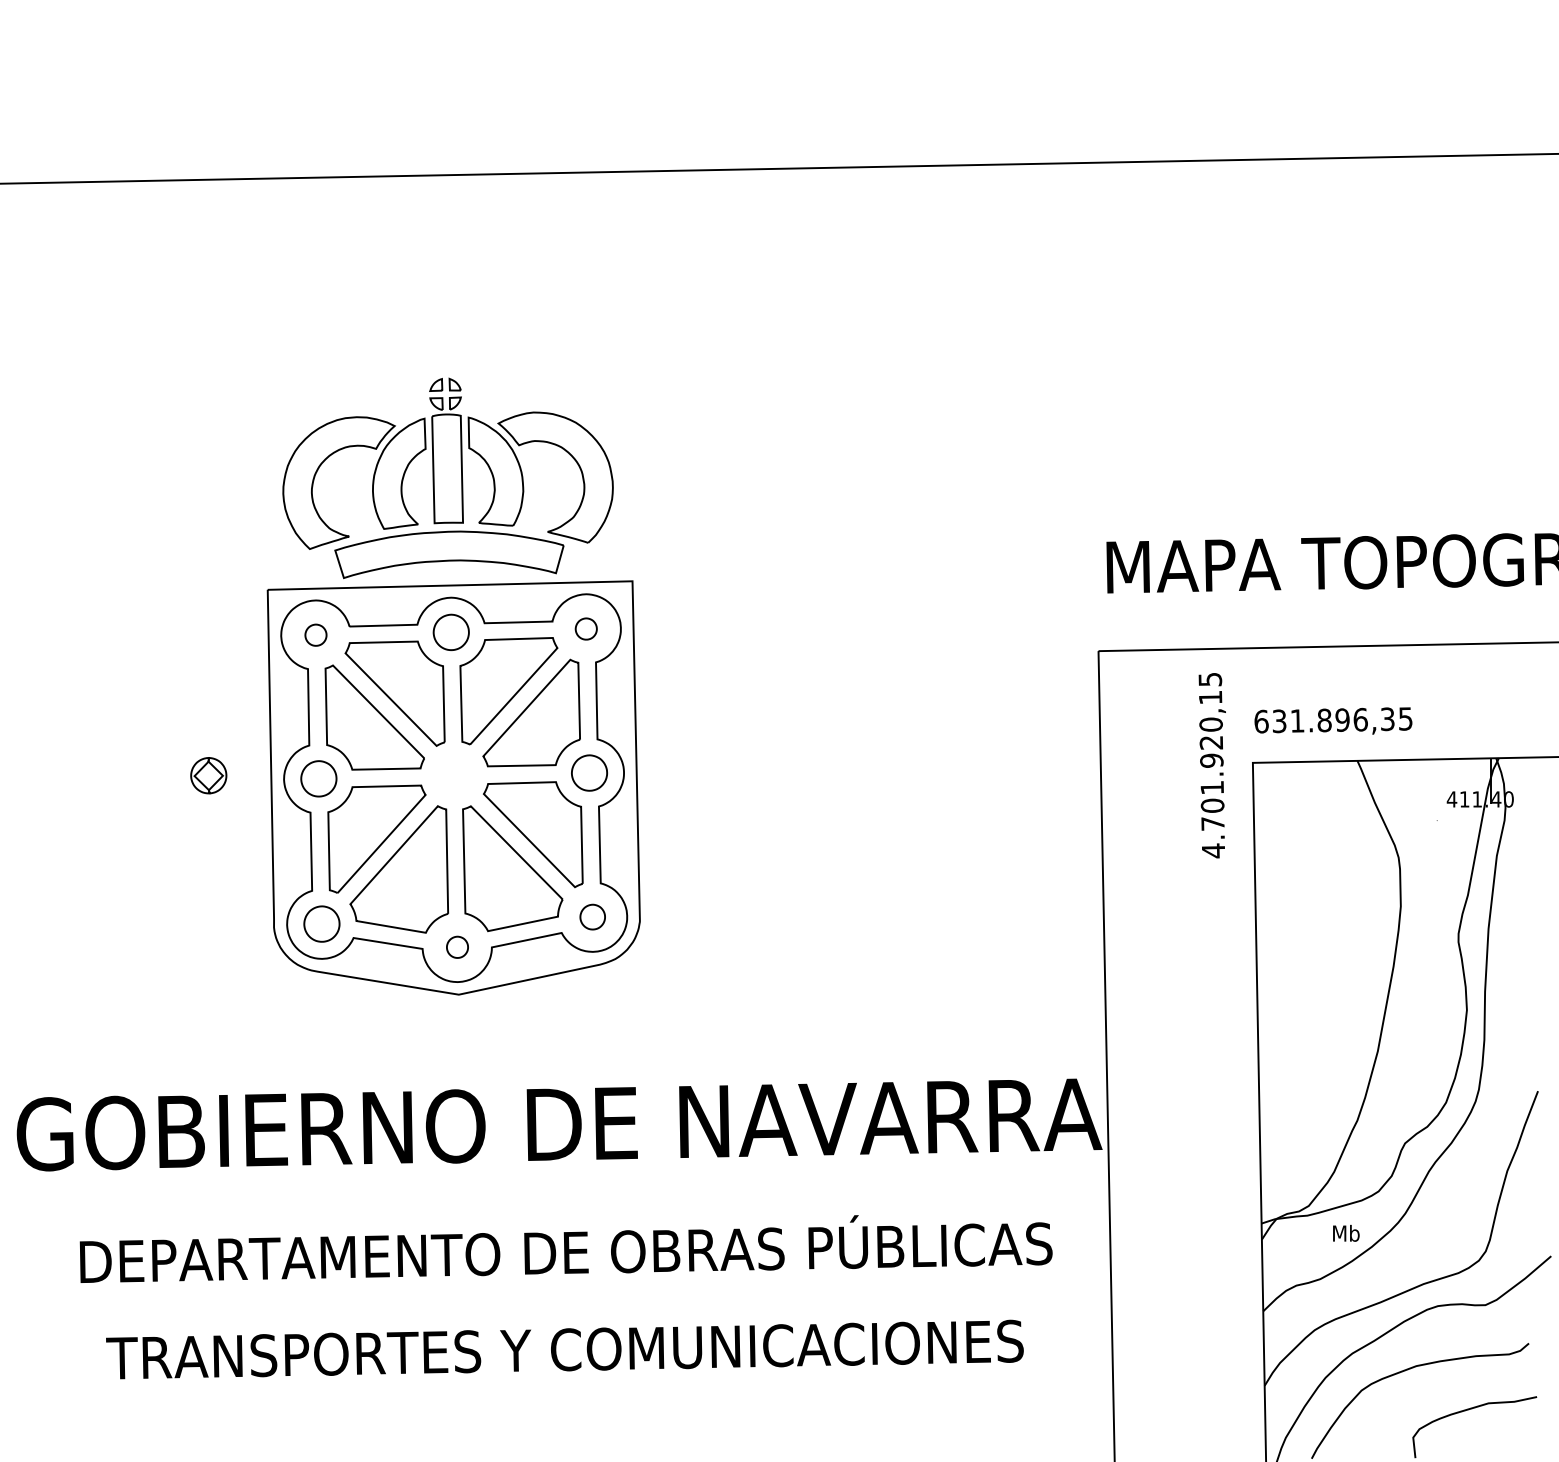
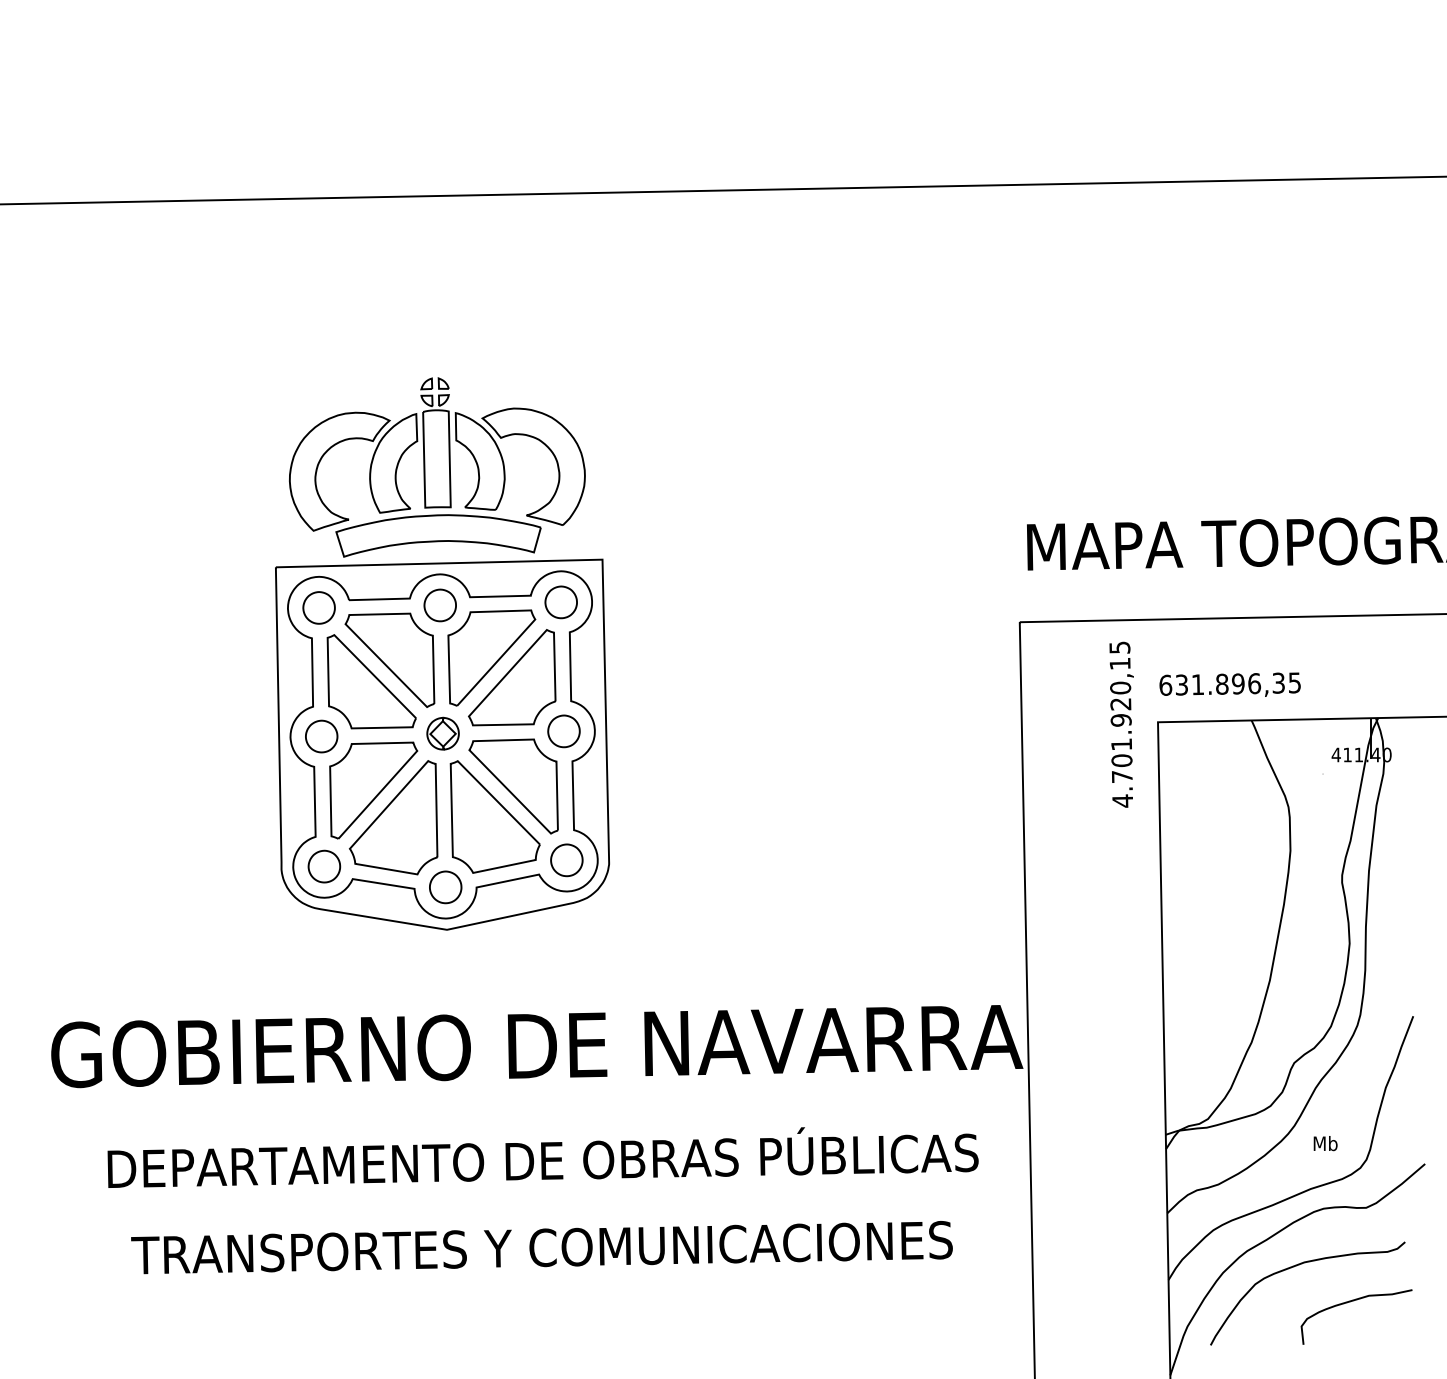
part: (585, 629) -> (560, 602), size x1.67
part: (315, 634) -> (318, 607), size x1.67
part: (208, 775) -> (442, 733), moved
part: (592, 917) -> (566, 860), size x1.43
part: (457, 947) -> (445, 887), size x1.67
text: (1346, 1233) -> (1325, 1143), moved

